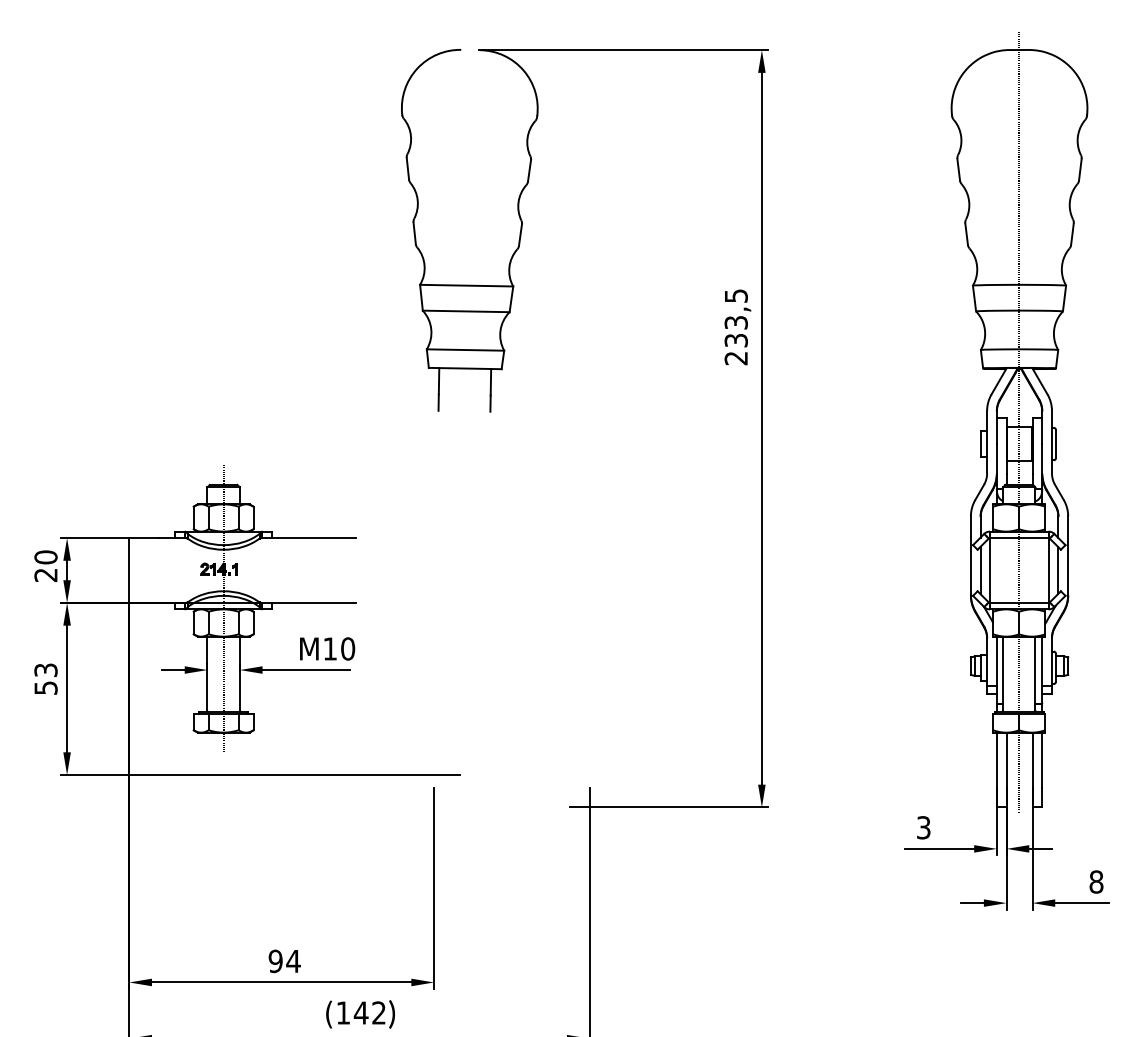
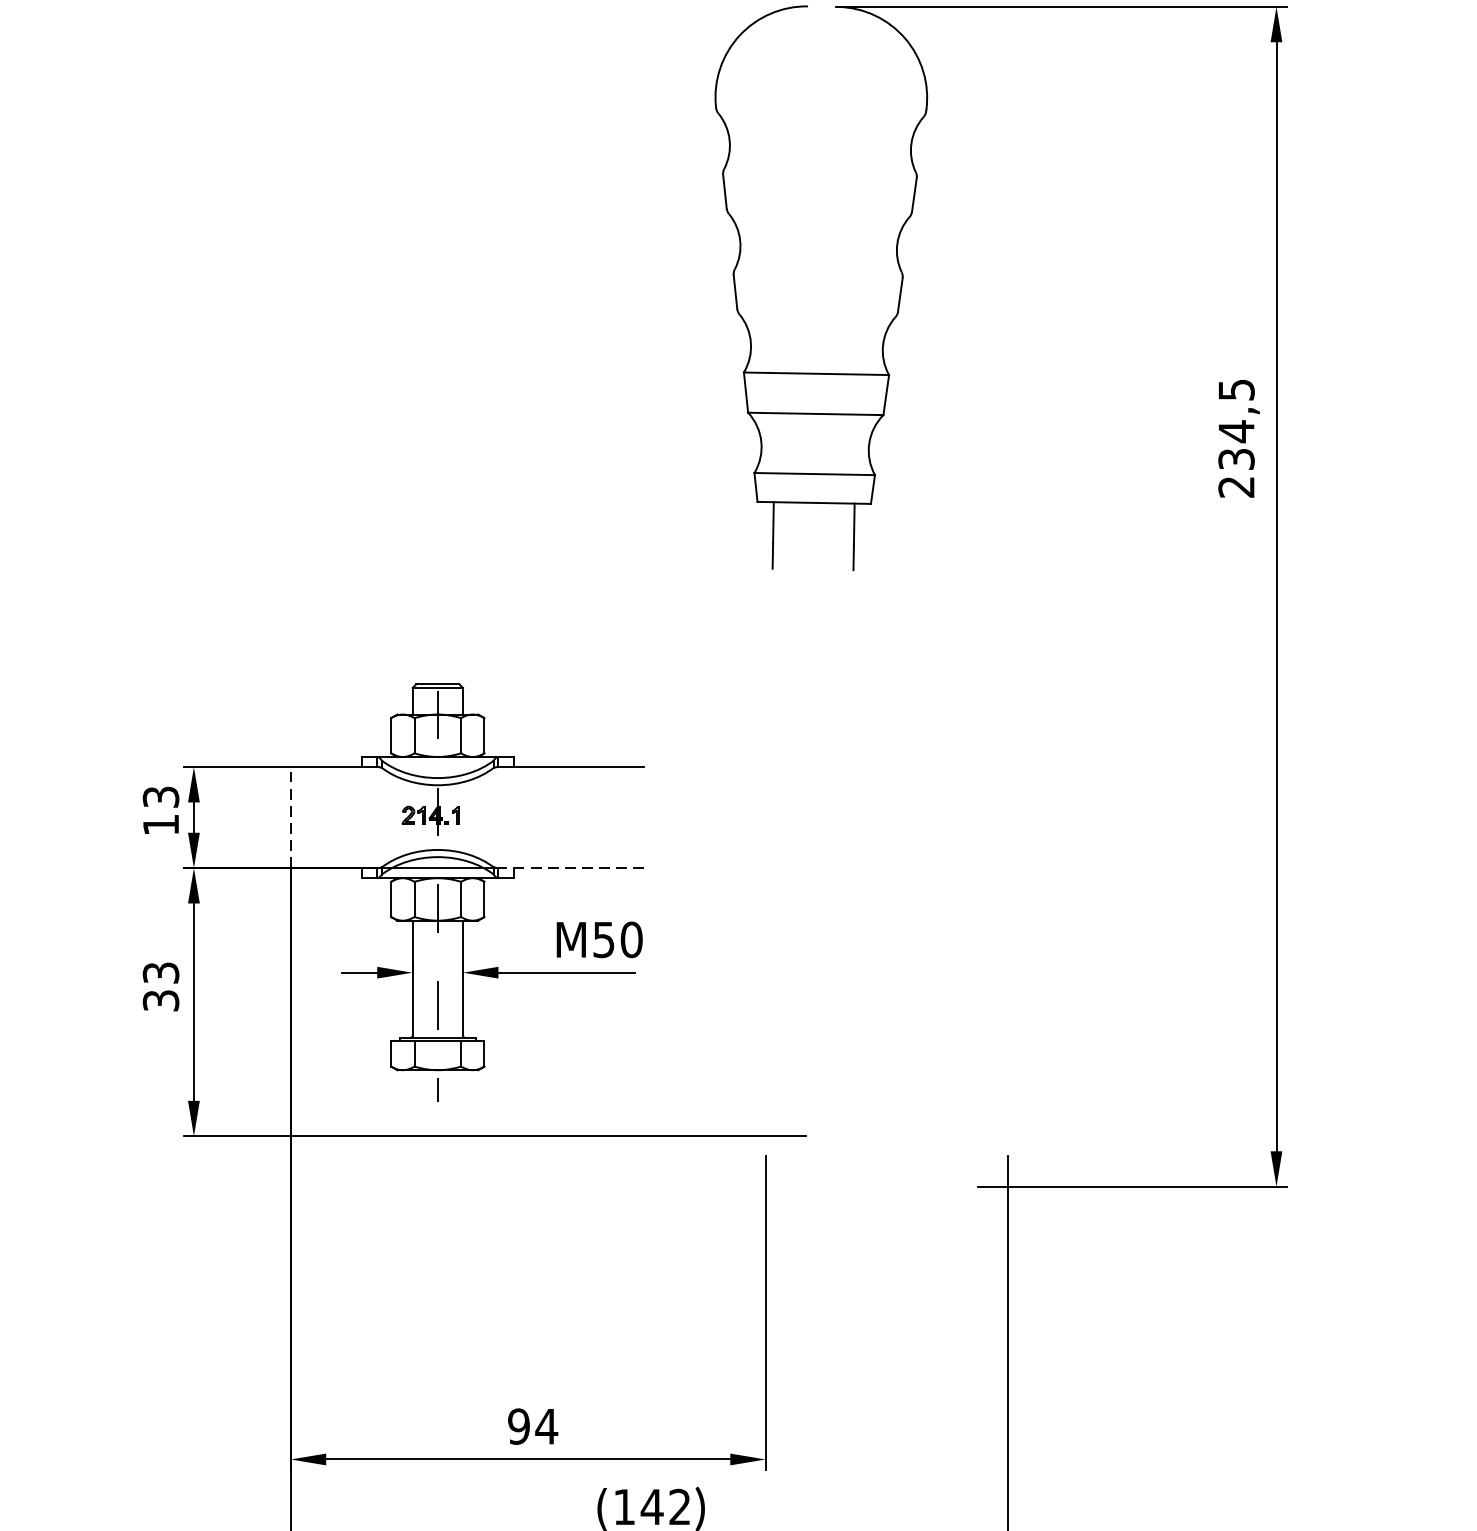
text: (735, 322) -> (1235, 431), 233,5 -> 234,5
text: (45, 565) -> (160, 809), 20 -> 13
line: (129, 570) -> (291, 817), solid -> dashed
line: (308, 602) -> (570, 867), solid -> dashed
text: (329, 648) -> (602, 939), M10 -> M50
text: (45, 687) -> (160, 999), 53 -> 33

